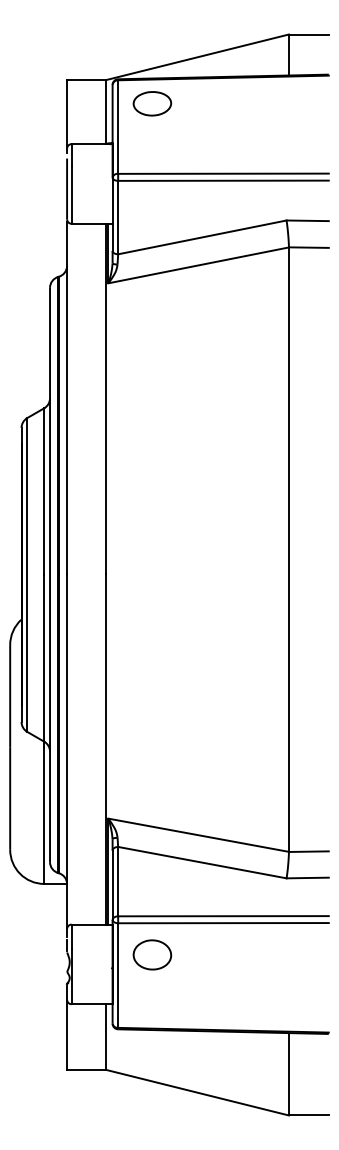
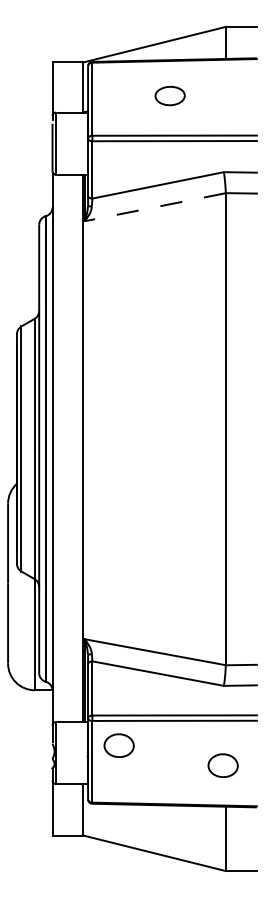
part: (151, 104) -> (169, 96), moved
line: (198, 265) -> (155, 207), solid -> dashed
part: (284, 980) -> (222, 765), added

